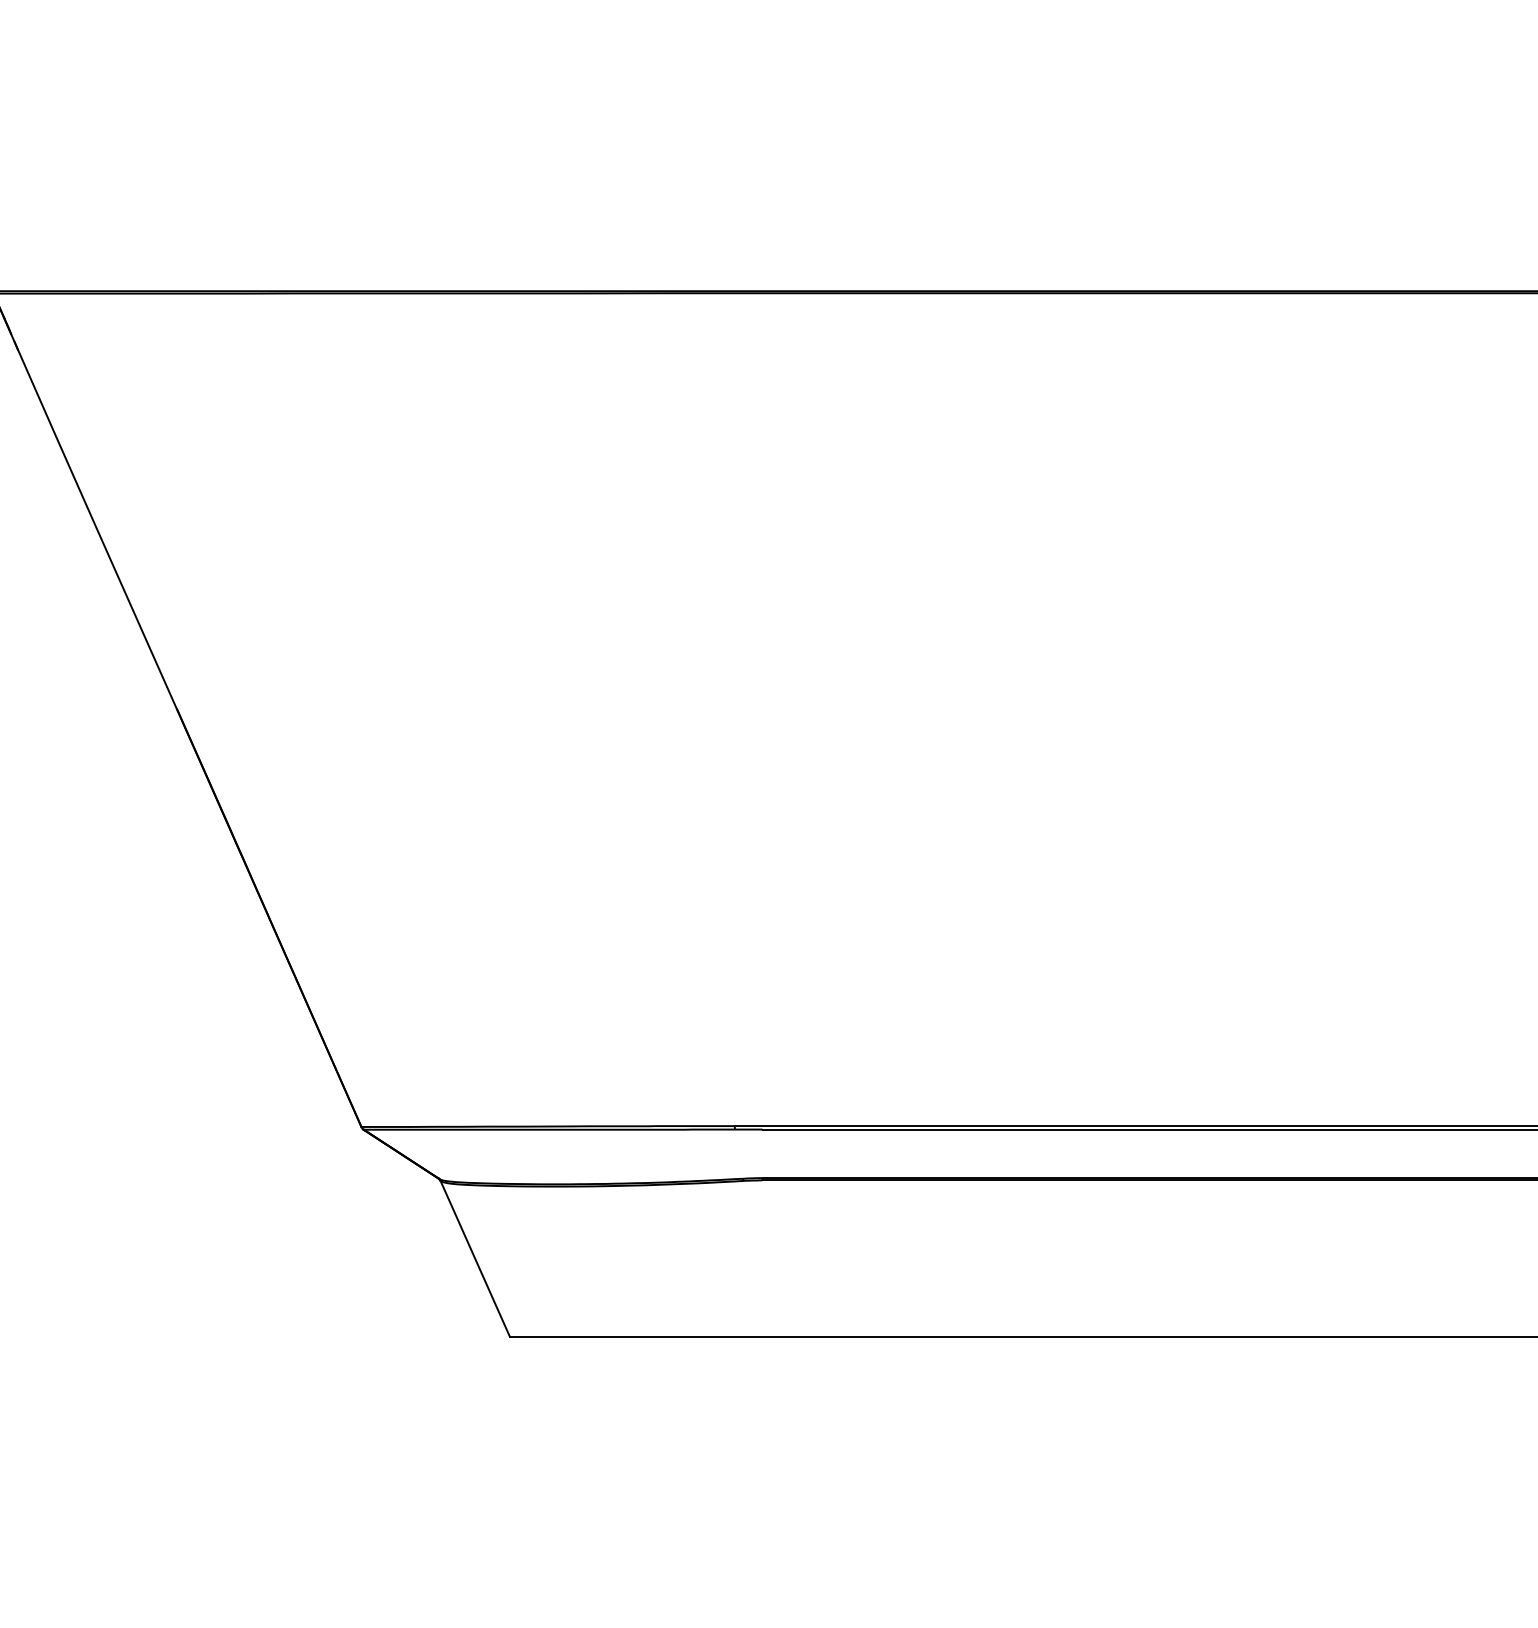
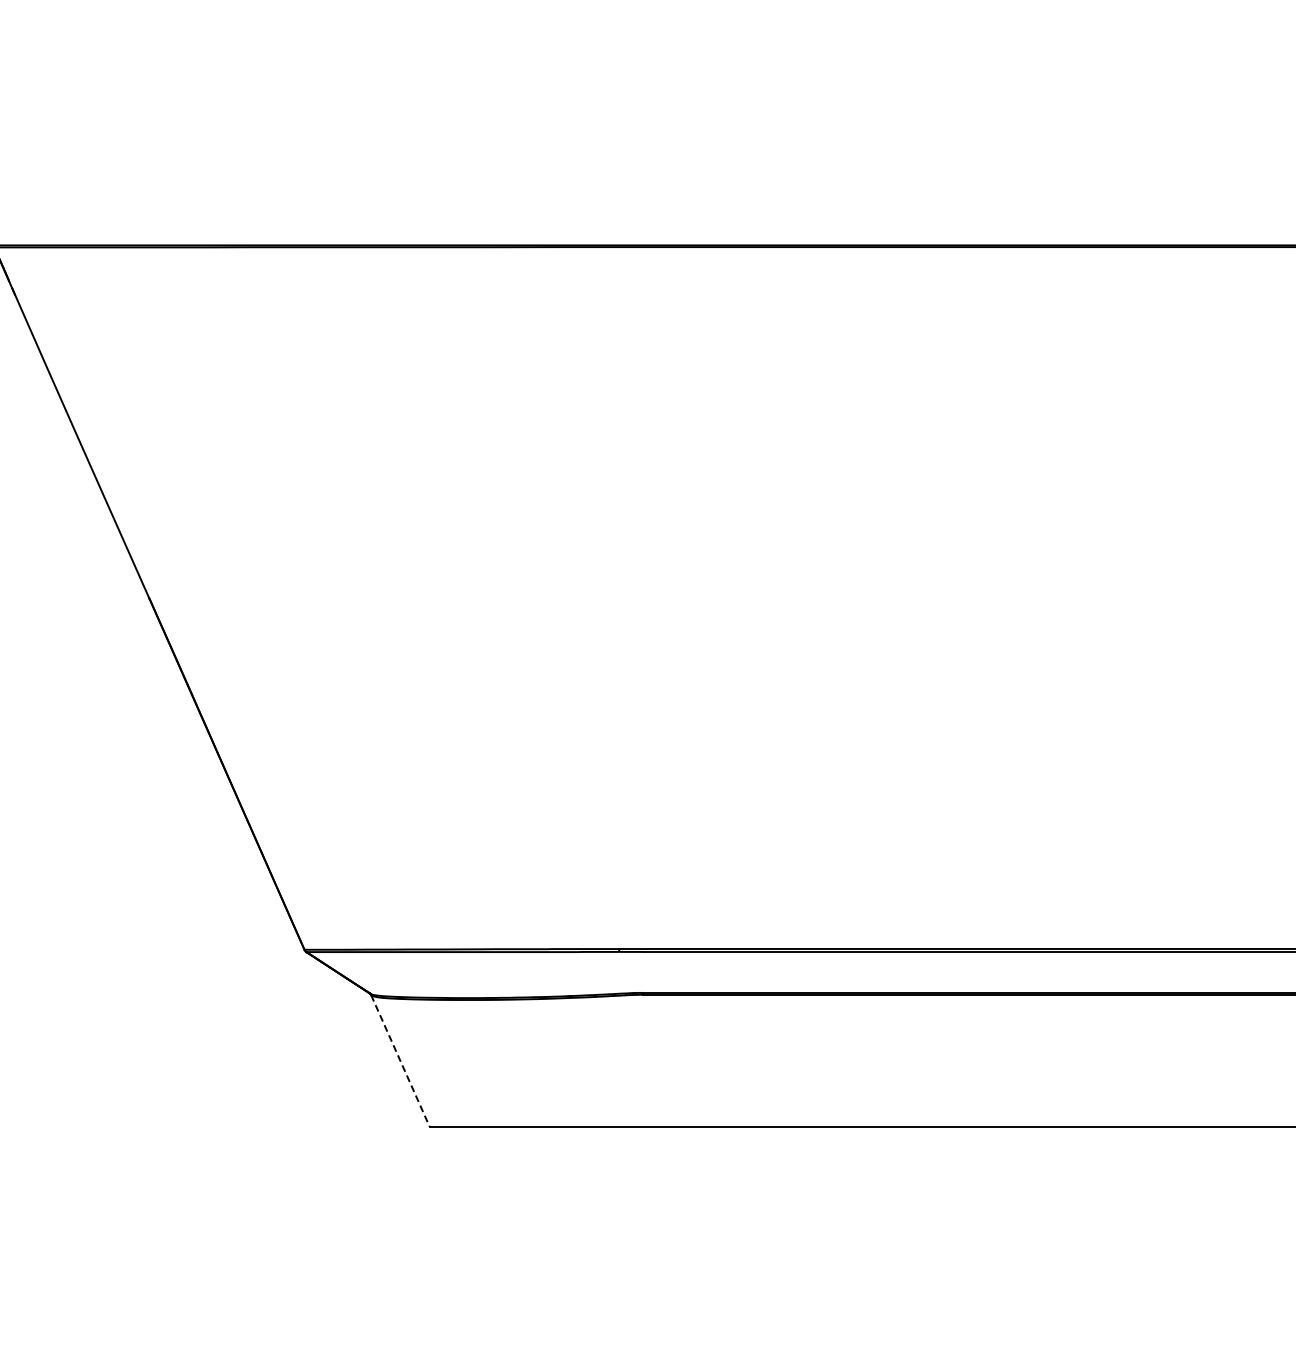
line: (475, 1258) -> (400, 1060), solid -> dashed

